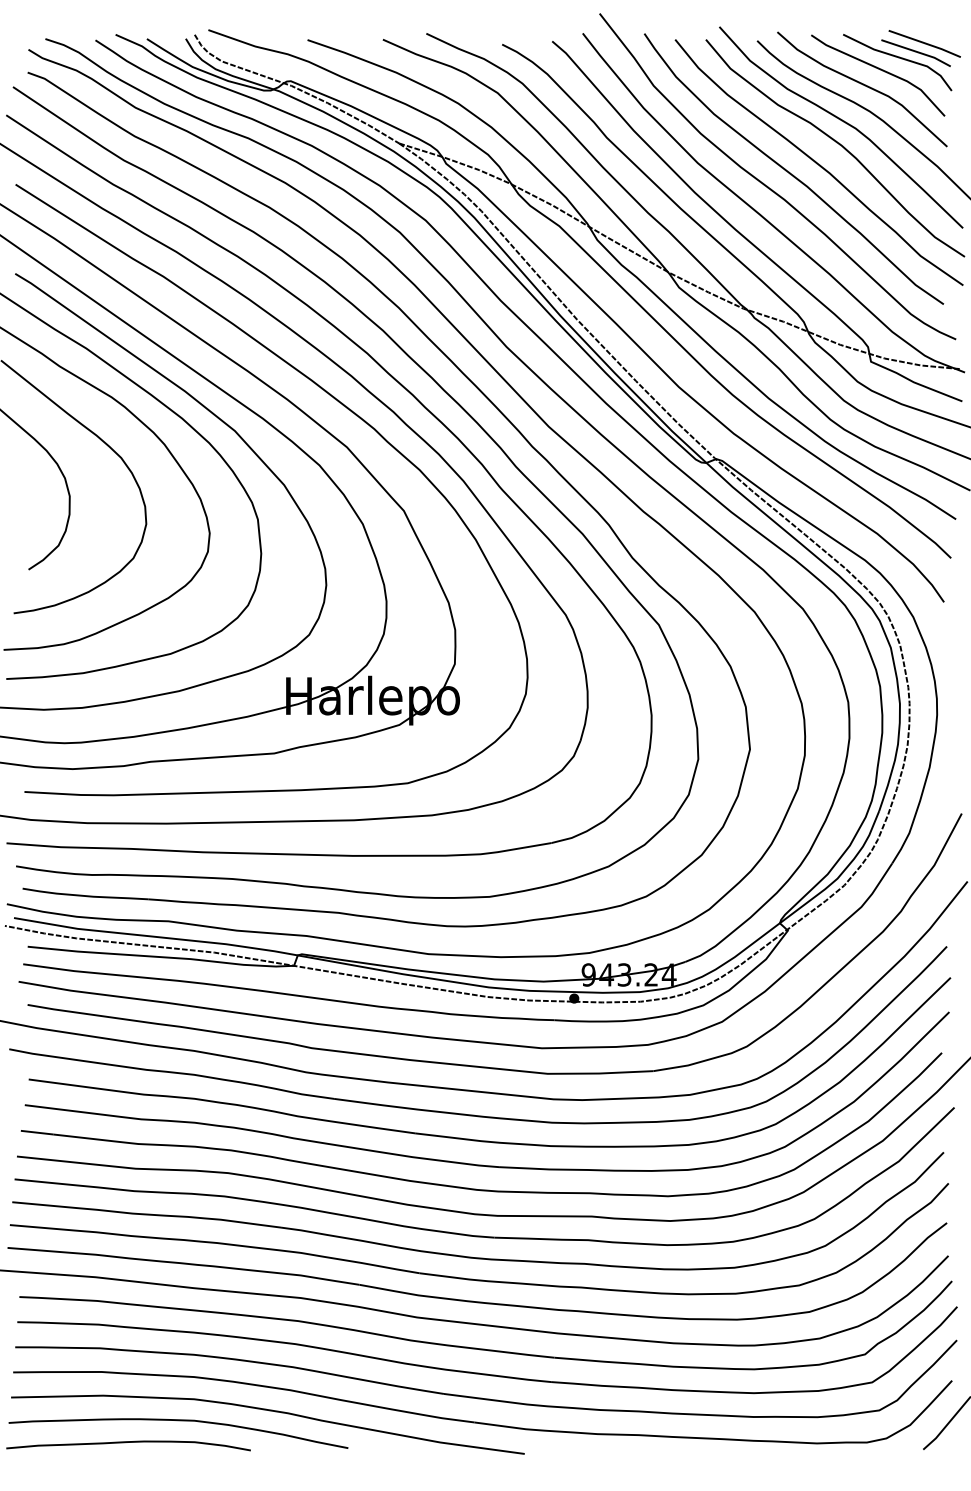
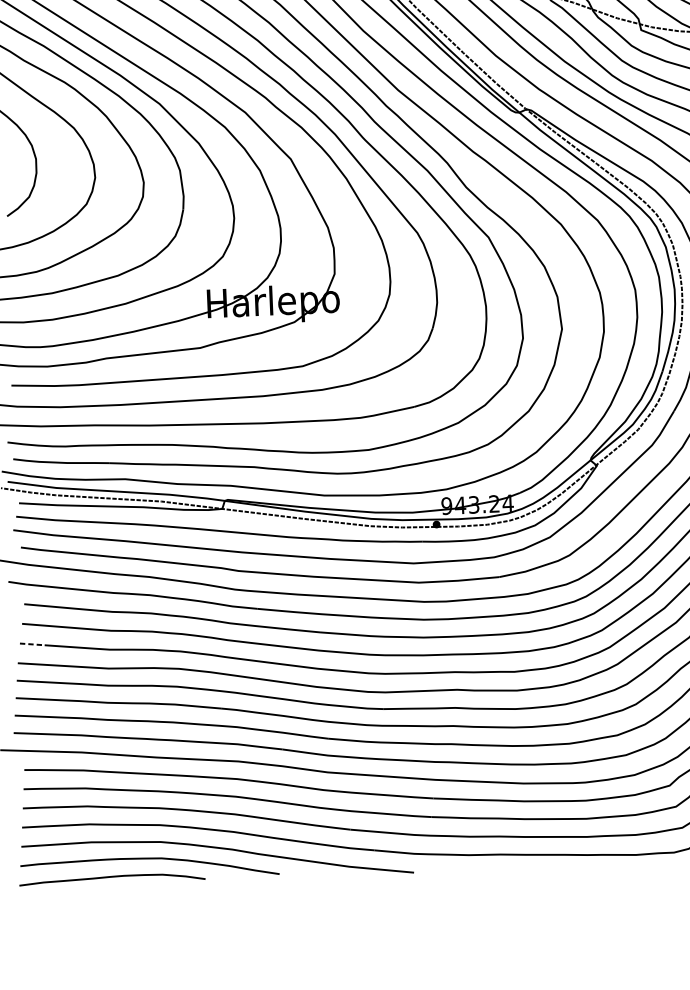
line: (37, 1132) -> (32, 644), solid -> dashed

